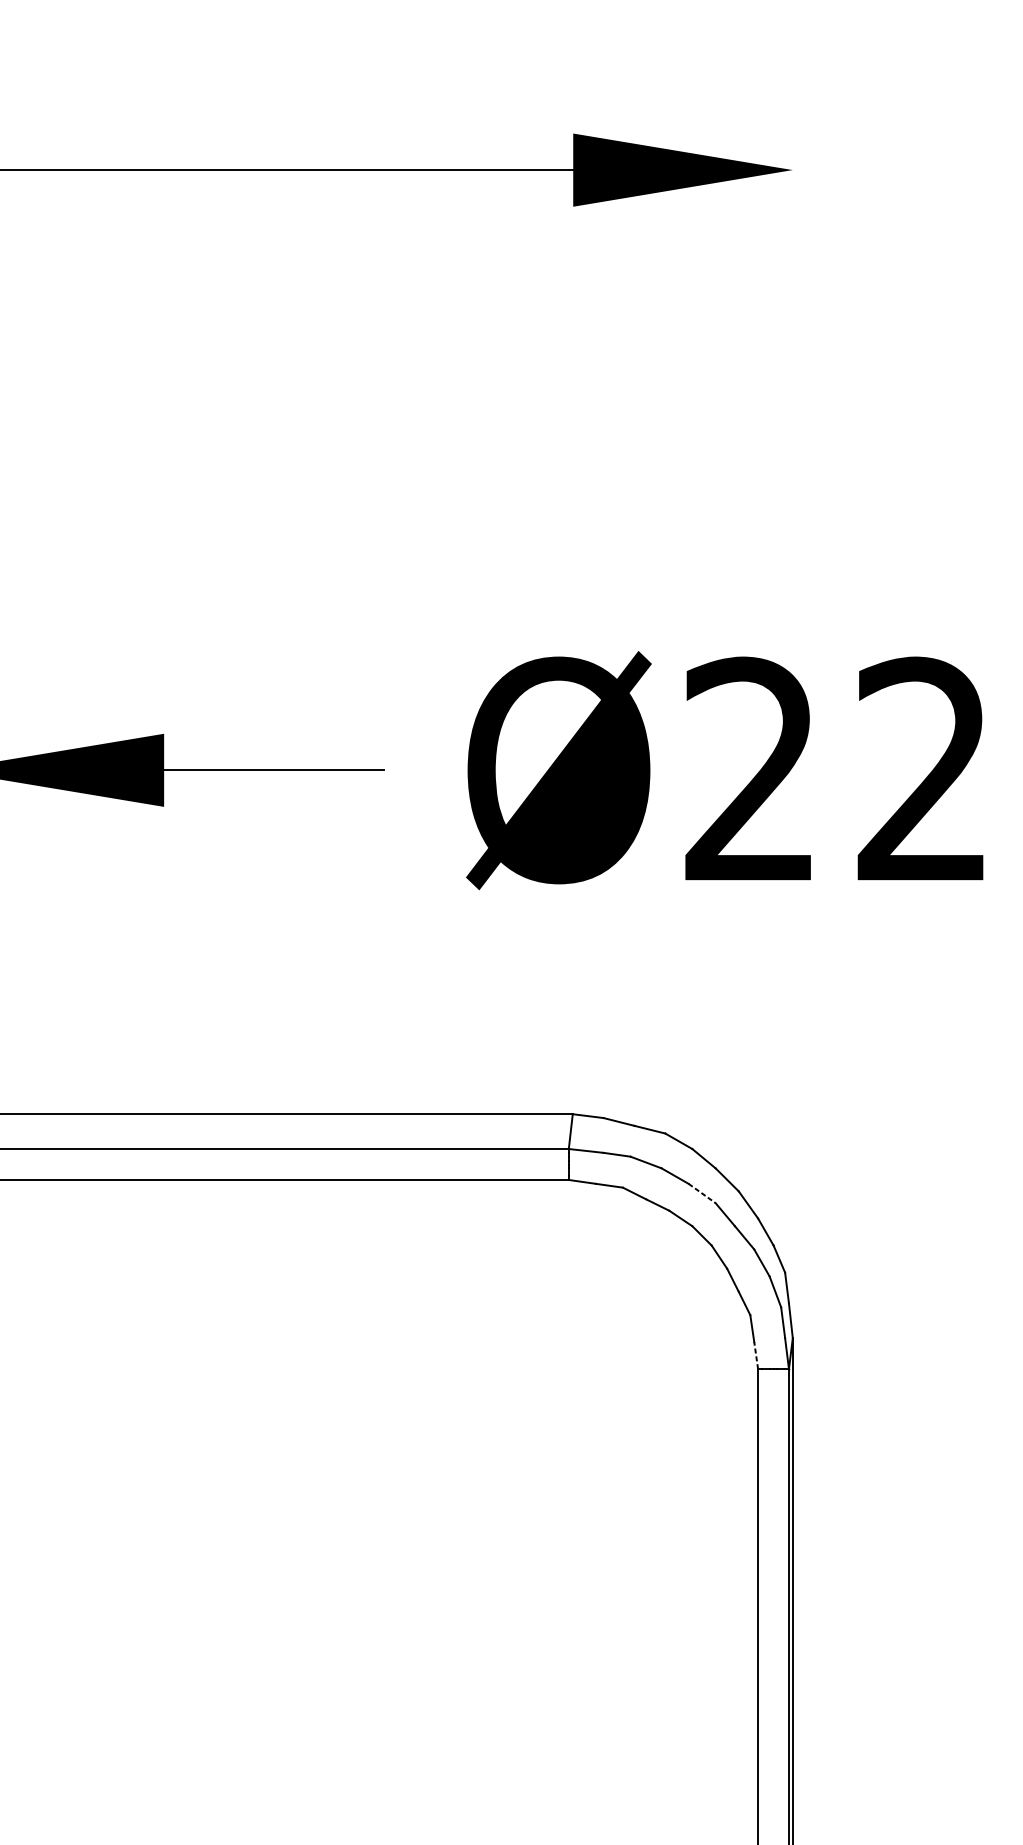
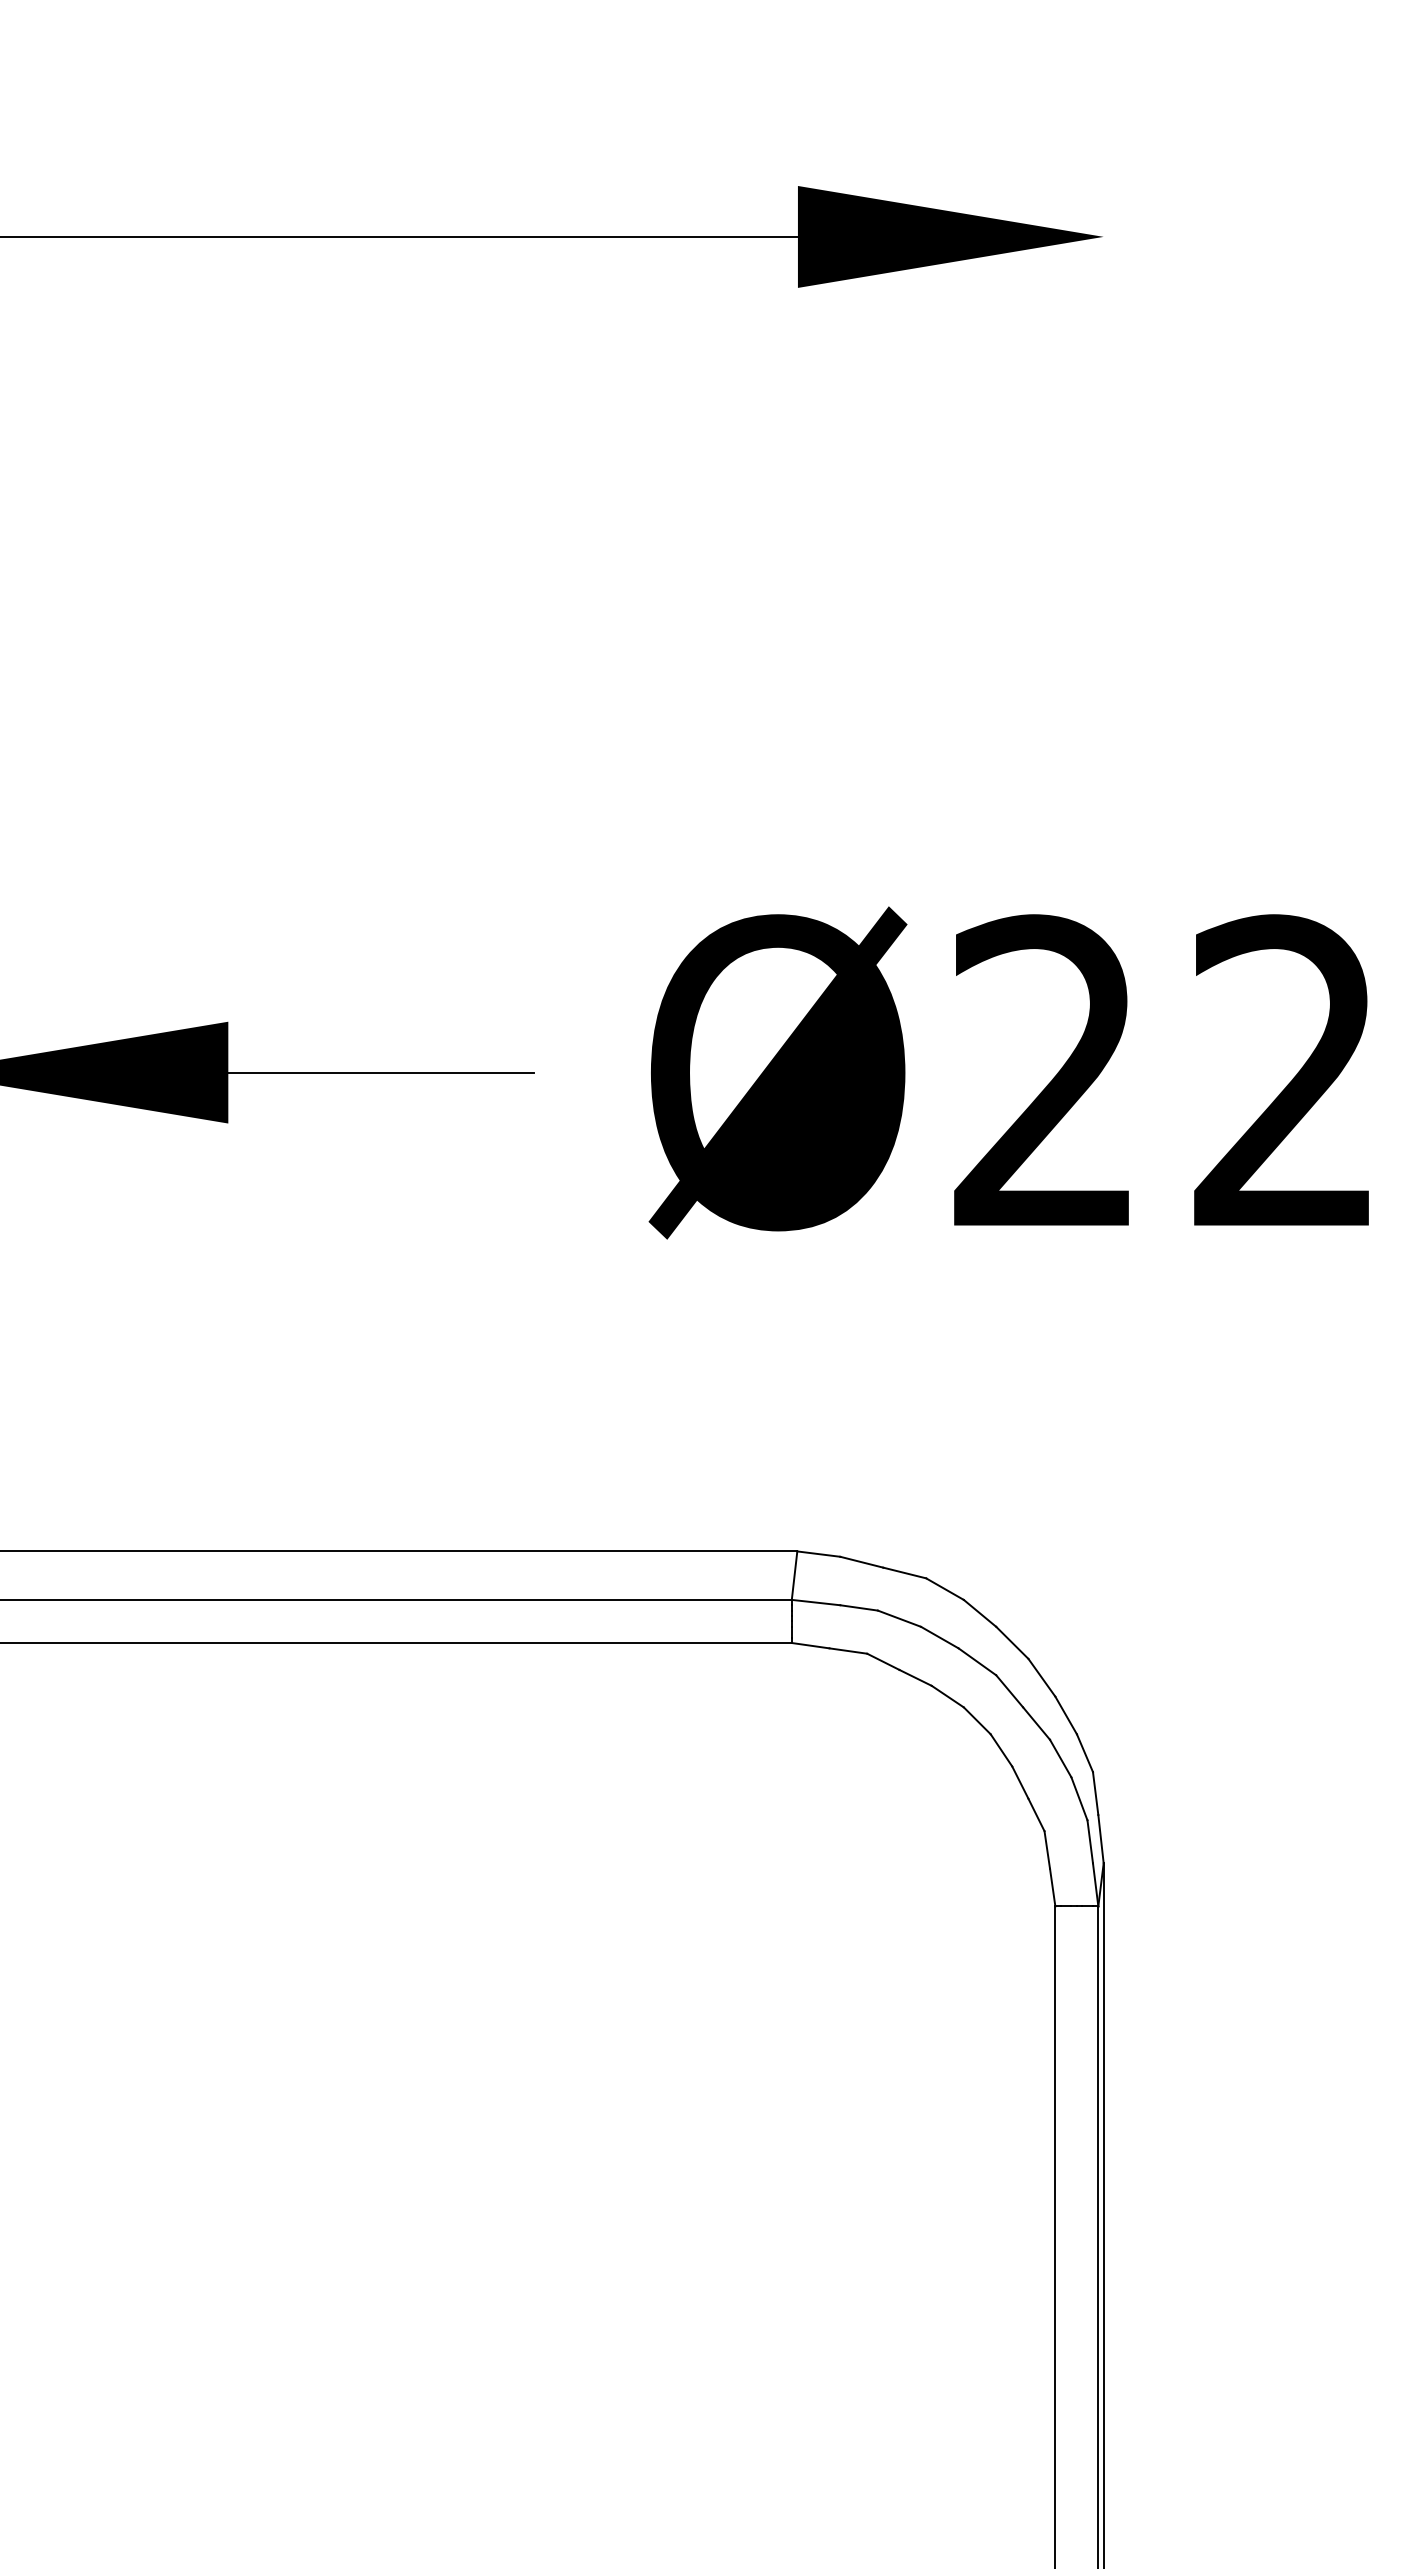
line: (702, 1193) -> (977, 1662), dashed -> solid
line: (756, 1355) -> (1052, 1887), dashed -> solid

